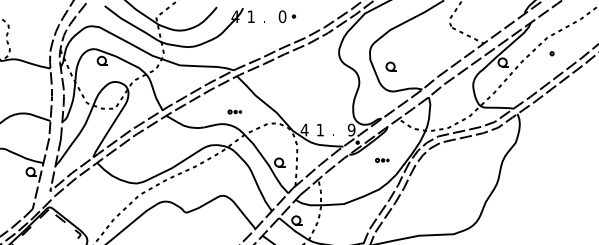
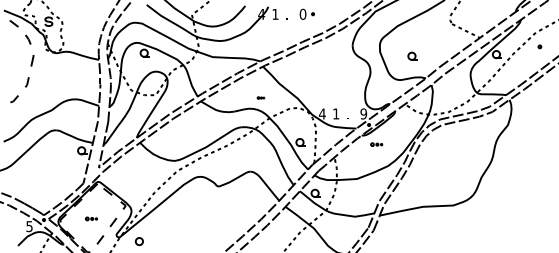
part: (391, 65) -> (412, 55), moved
part: (234, 111) -> (260, 97), size x0.6
part: (382, 160) -> (376, 144), moved

